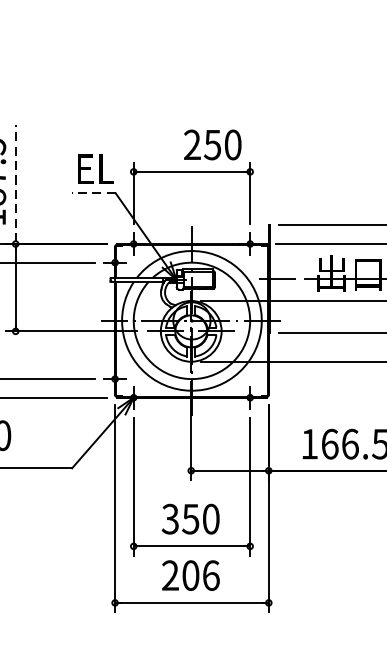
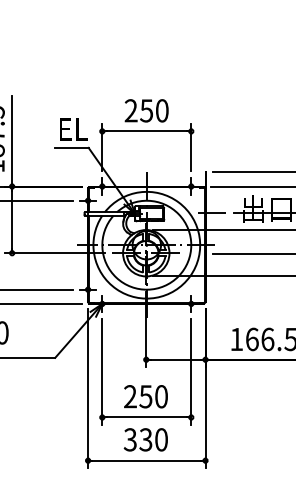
text: (212, 144) -> (146, 110), moved
line: (16, 183) -> (12, 140), dashed -> solid
line: (93, 192) -> (71, 147), dashed -> solid
text: (169, 518) -> (129, 396), 350 -> 250
text: (190, 575) -> (145, 439), 206 -> 330

